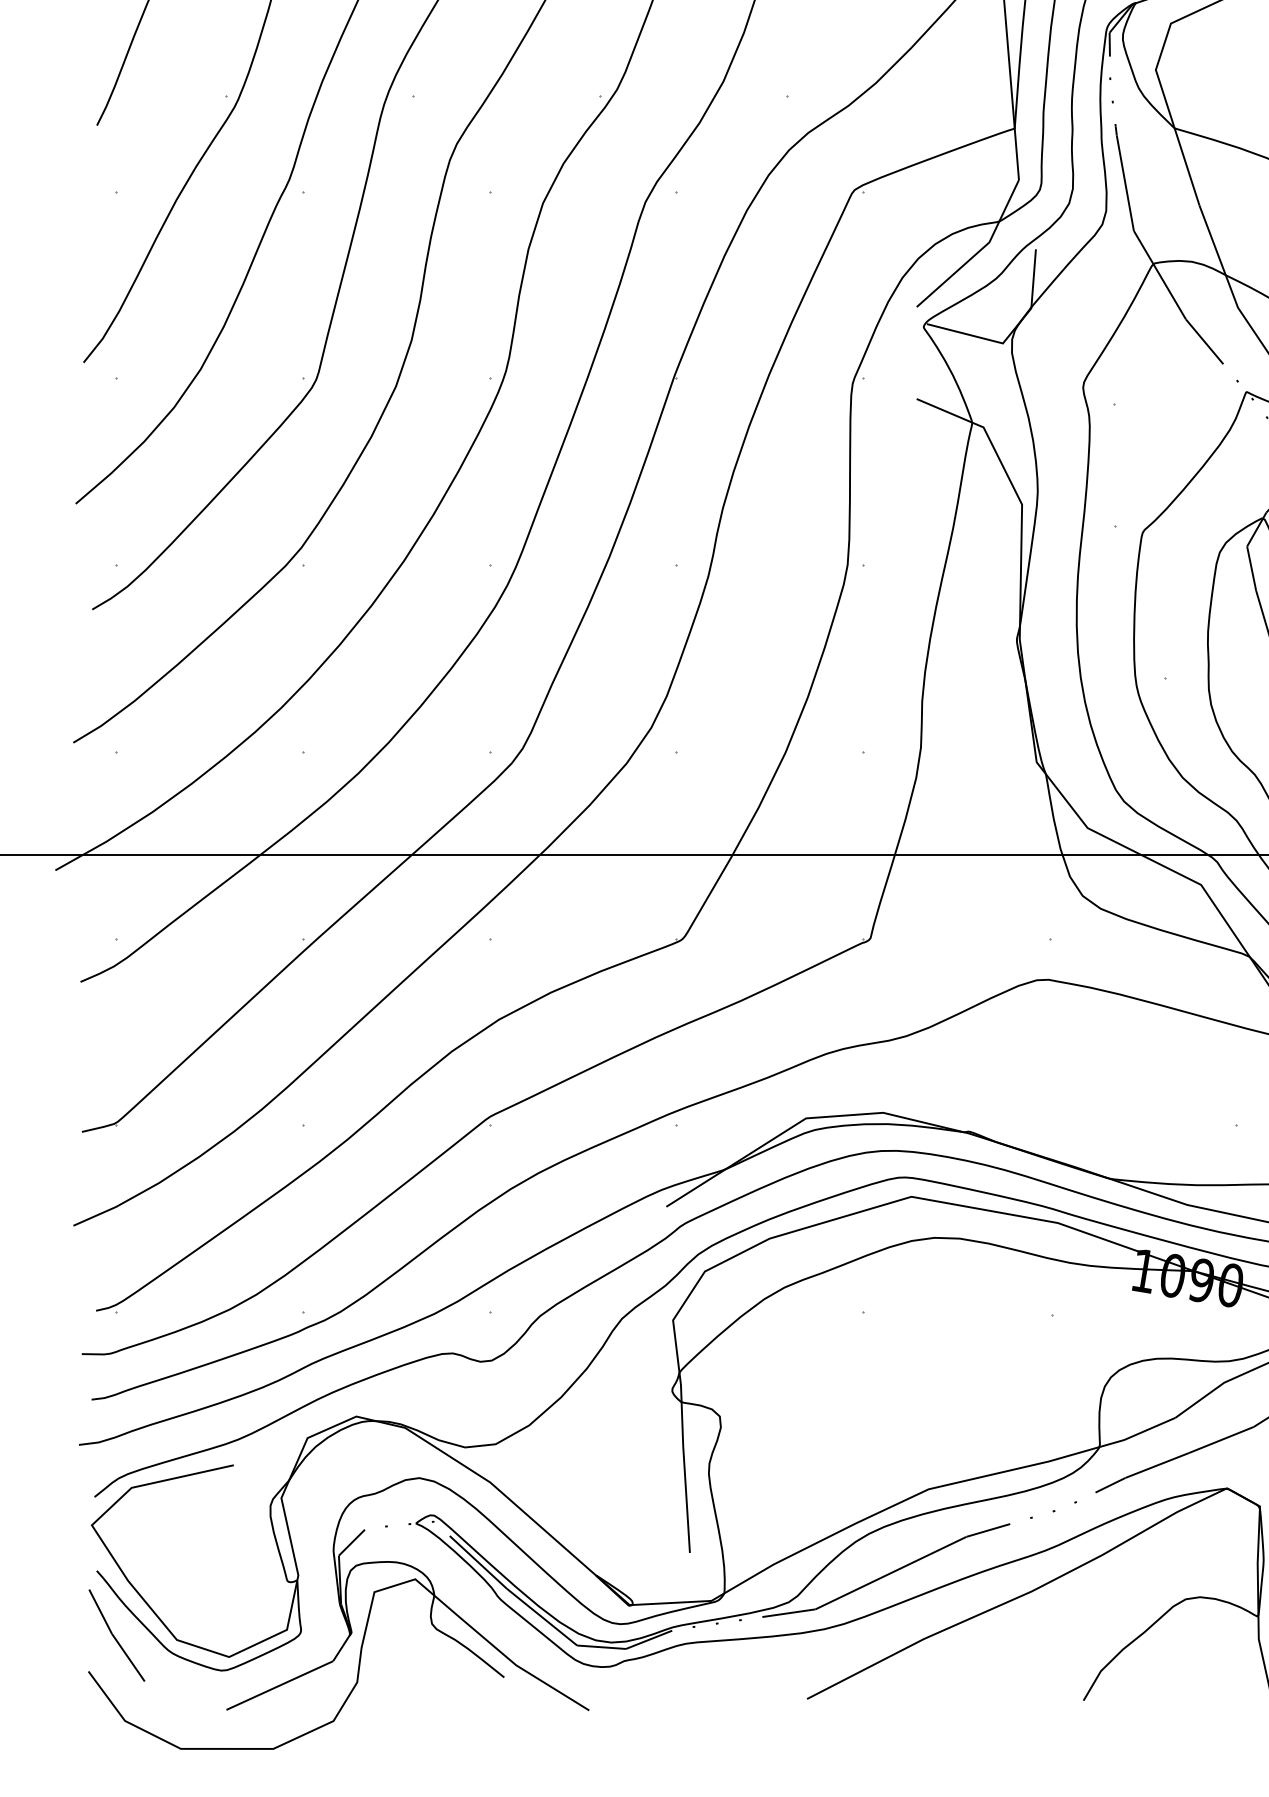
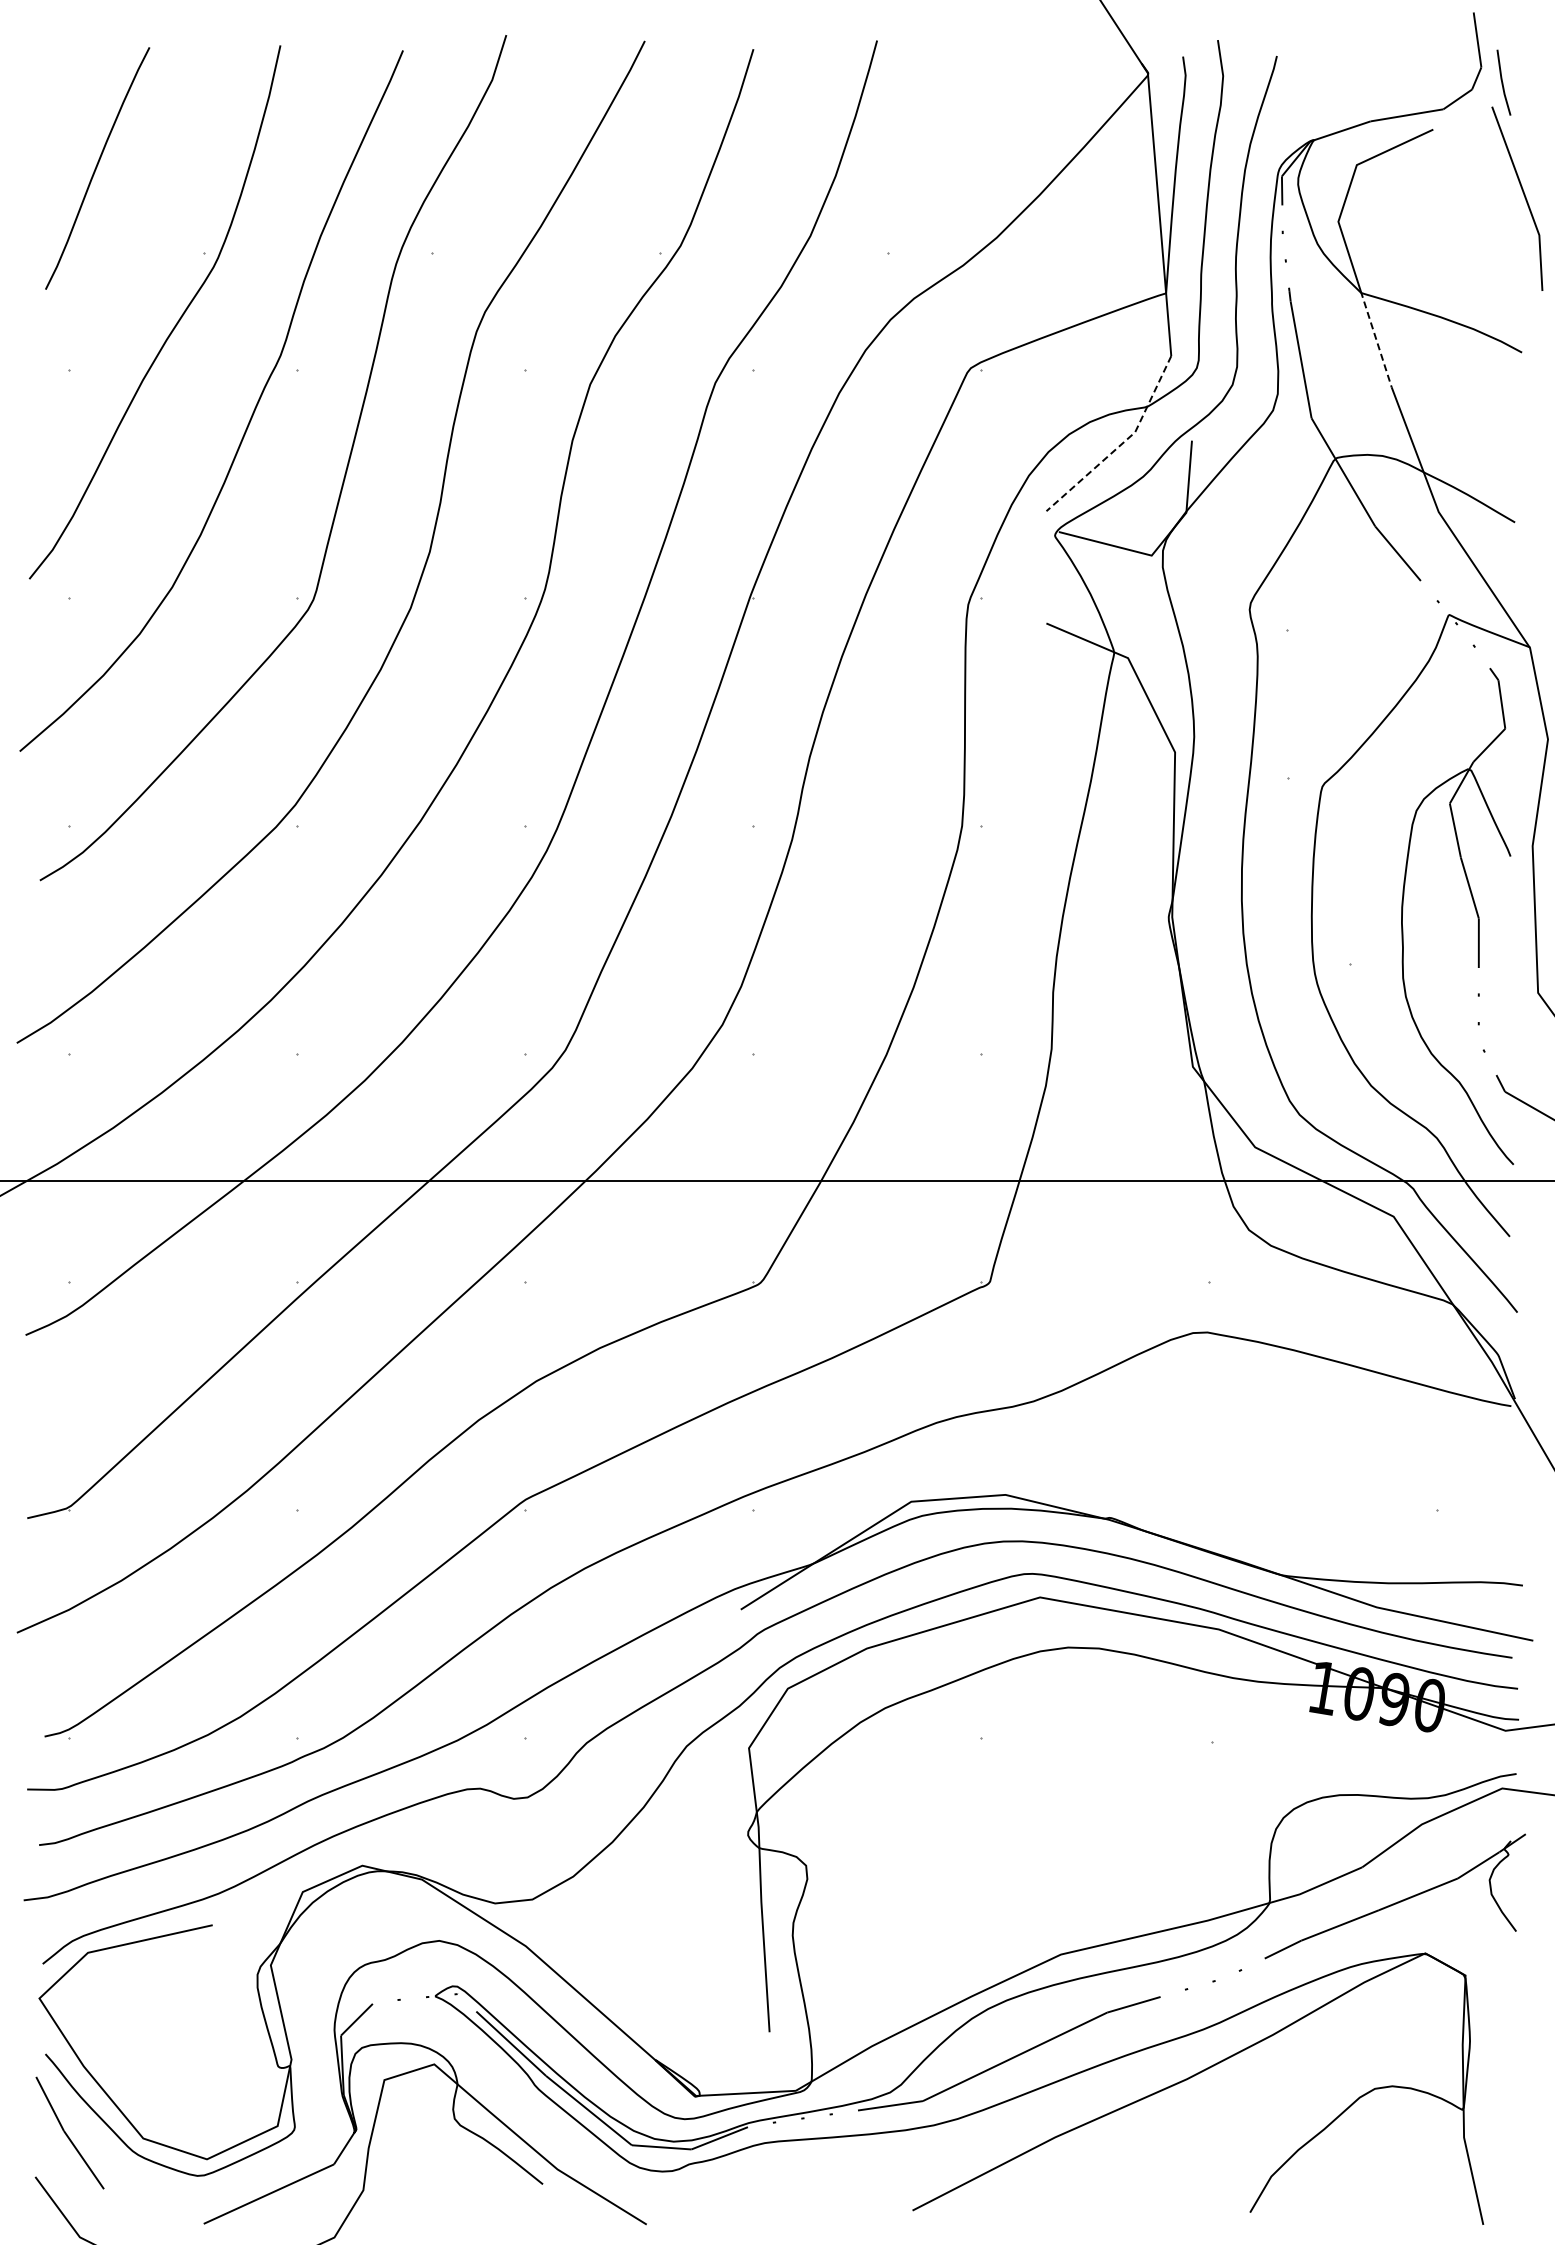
line: (1187, 166) -> (1376, 339), solid -> dashed
line: (979, 251) -> (1122, 443), solid -> dashed

